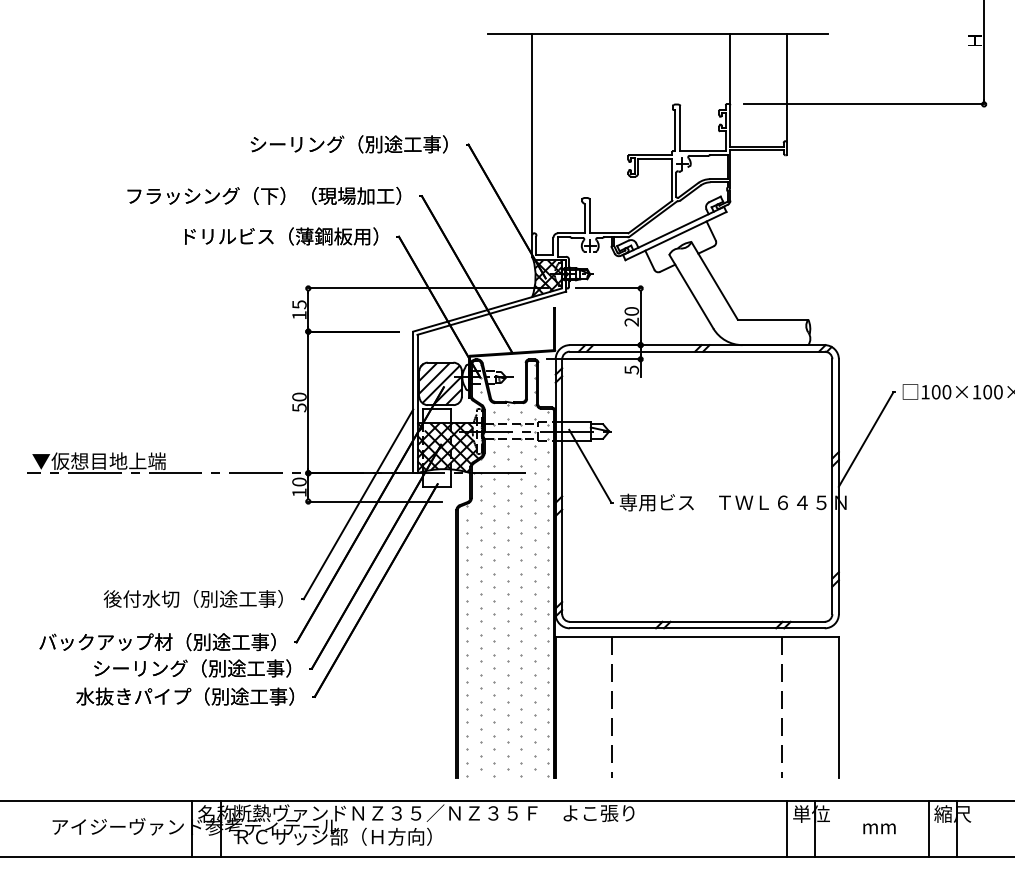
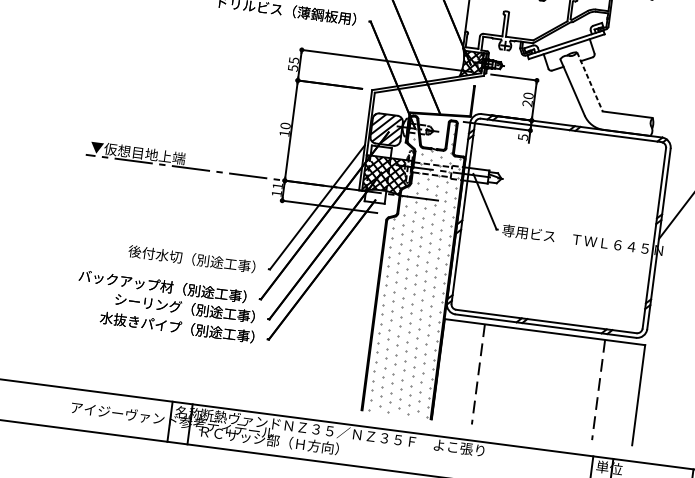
line: (714, 281) -> (589, 82), solid -> dashed
text: (299, 315) -> (293, 68), 15 -> 55
text: (299, 407) -> (284, 133), 50 -> 10
text: (299, 481) -> (277, 185), 10 -> 11

